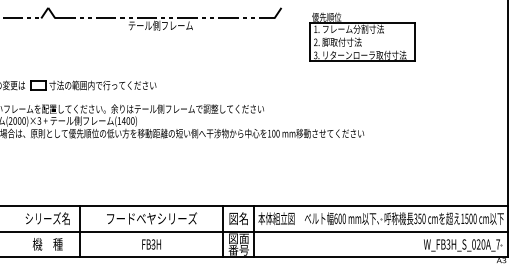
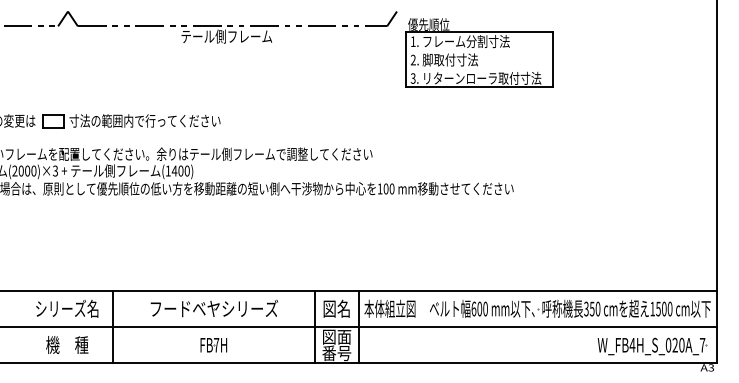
part: (362, 36) -> (479, 52), moved
text: (153, 243) -> (216, 344), FB3H -> FB7H
text: (448, 243) -> (632, 344), W_FB3H_S_020A_7 -> W_FB4H_S_020A_7

